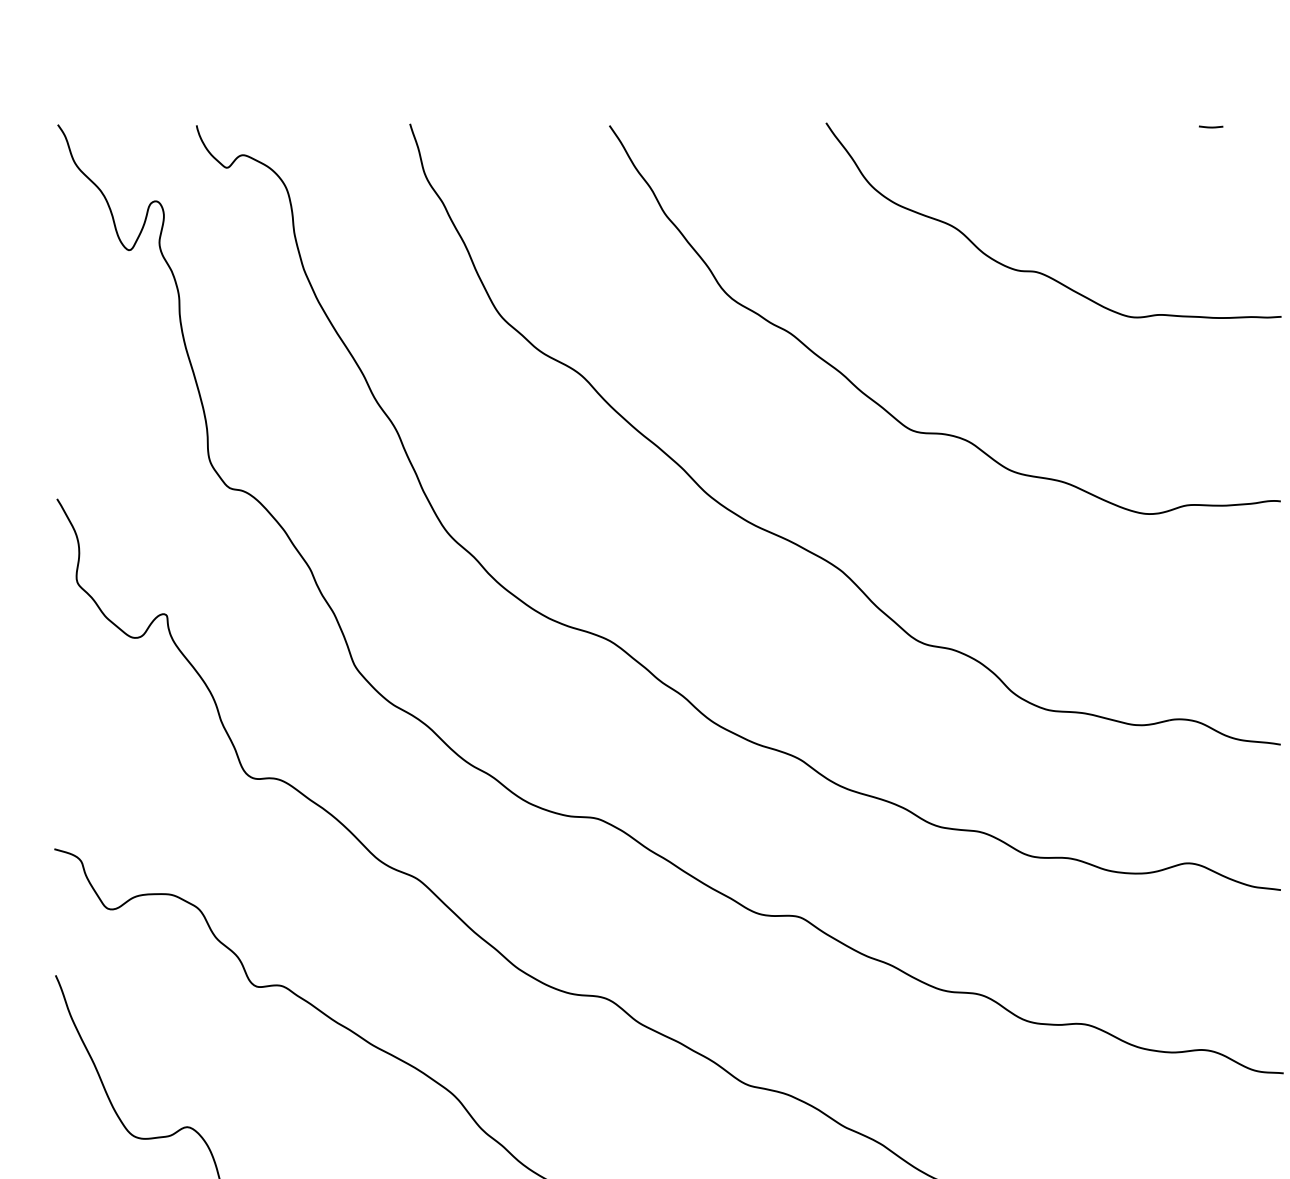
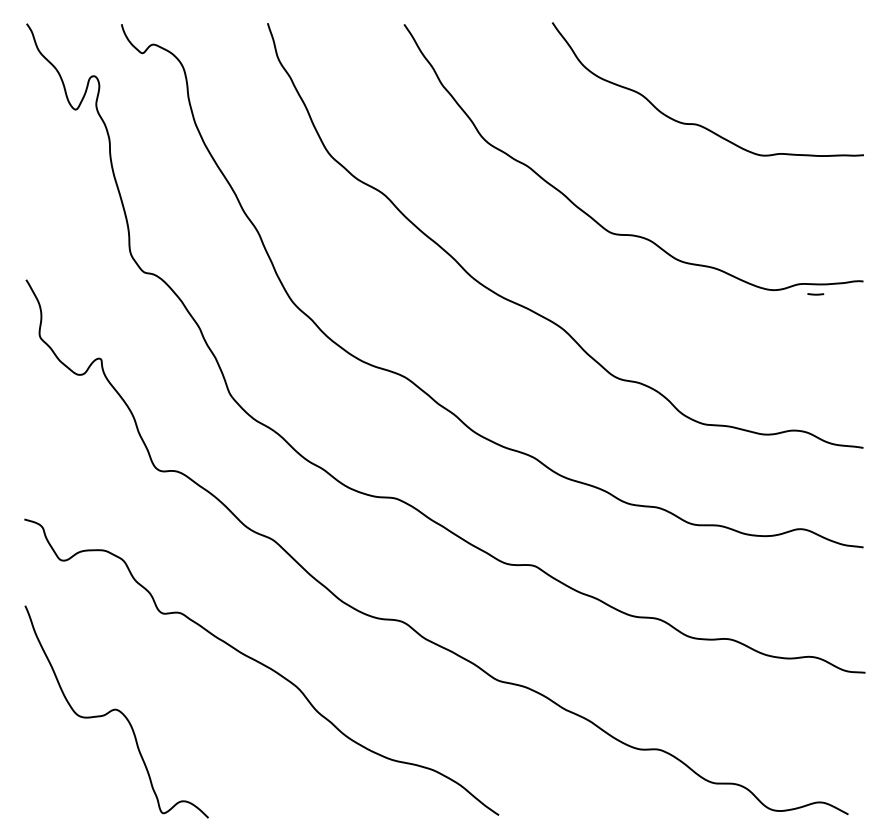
line: (1210, 127) -> (815, 294), moved

